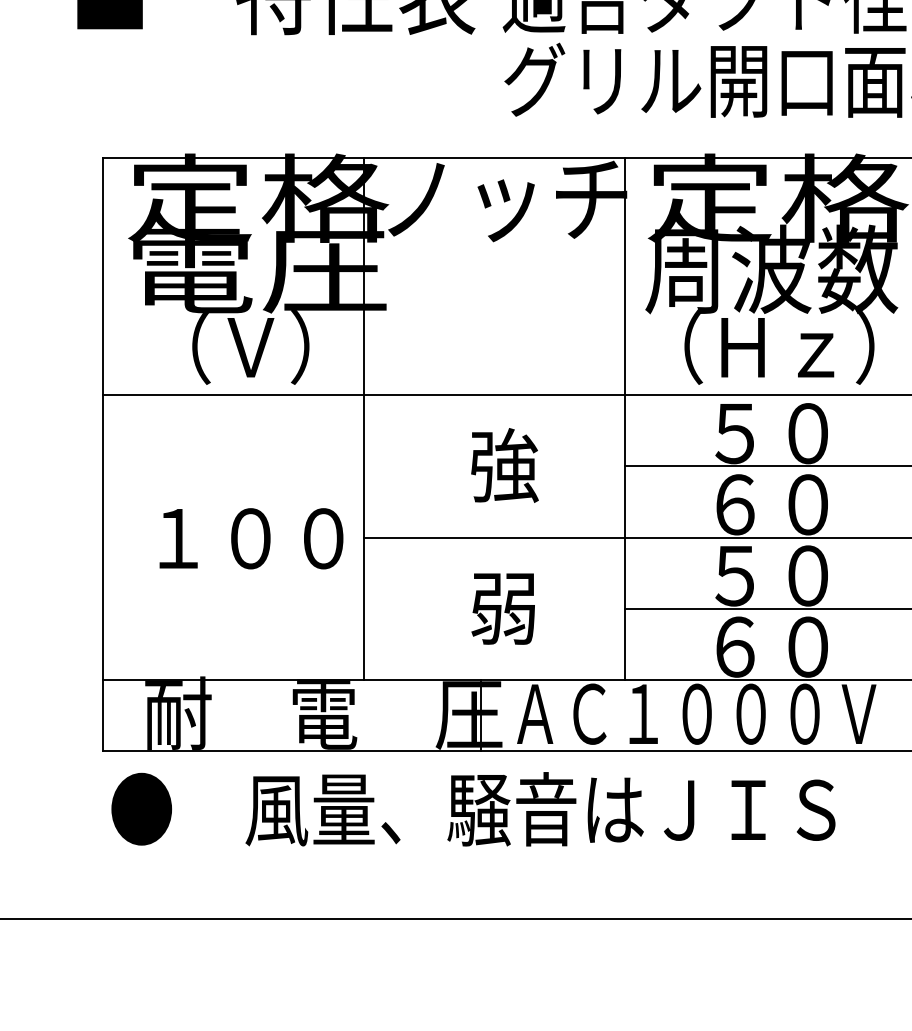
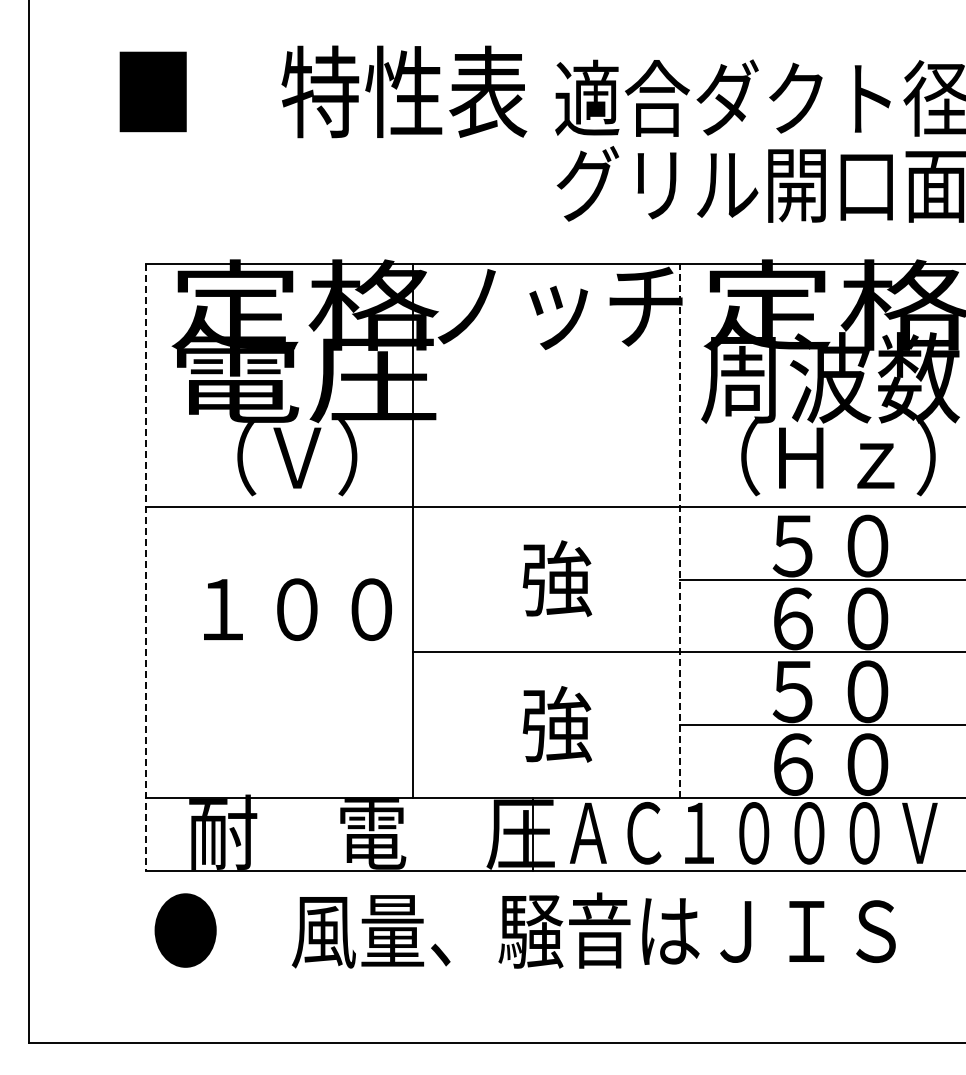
line: (625, 418) -> (680, 530), solid -> dashed
line: (103, 454) -> (146, 567), solid -> dashed
text: (251, 538) -> (297, 609), moved
text: (505, 607) -> (557, 724), 弱 -> 強

